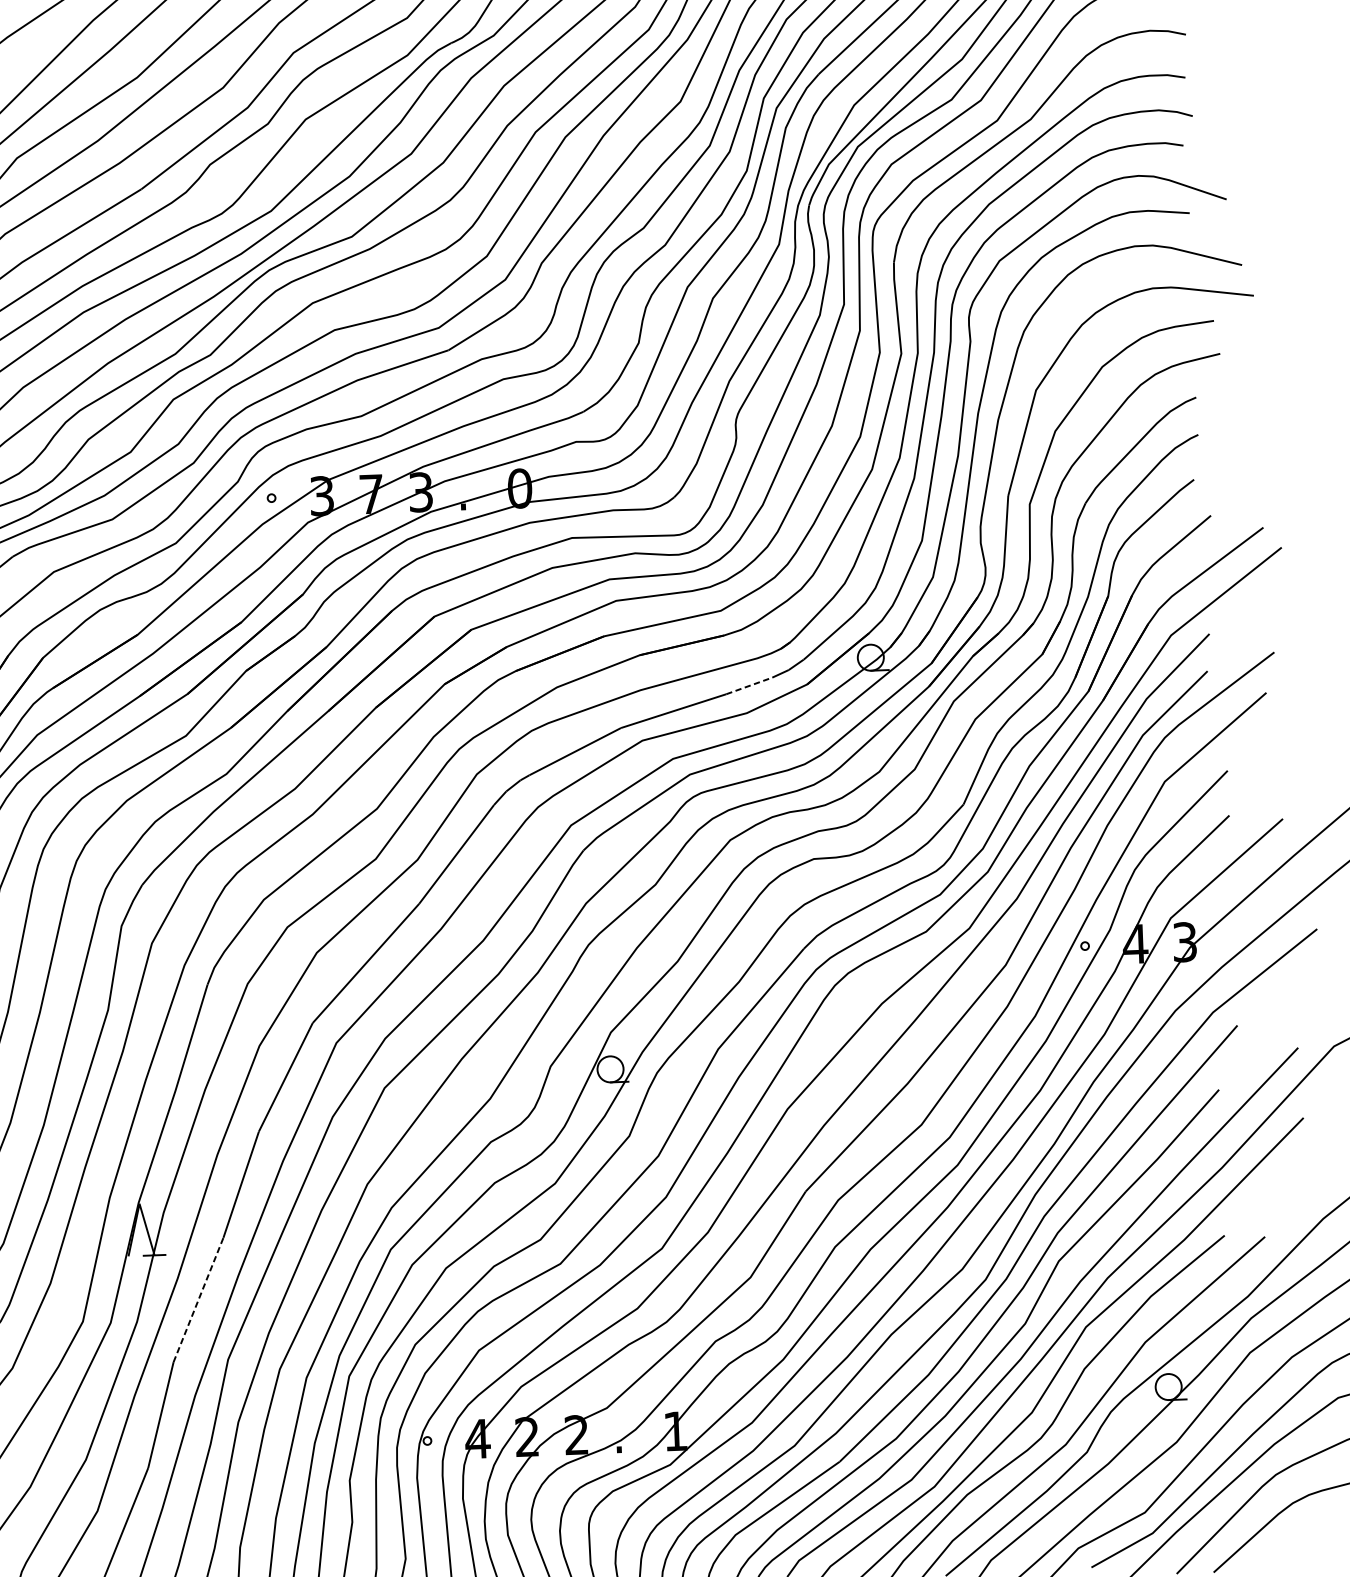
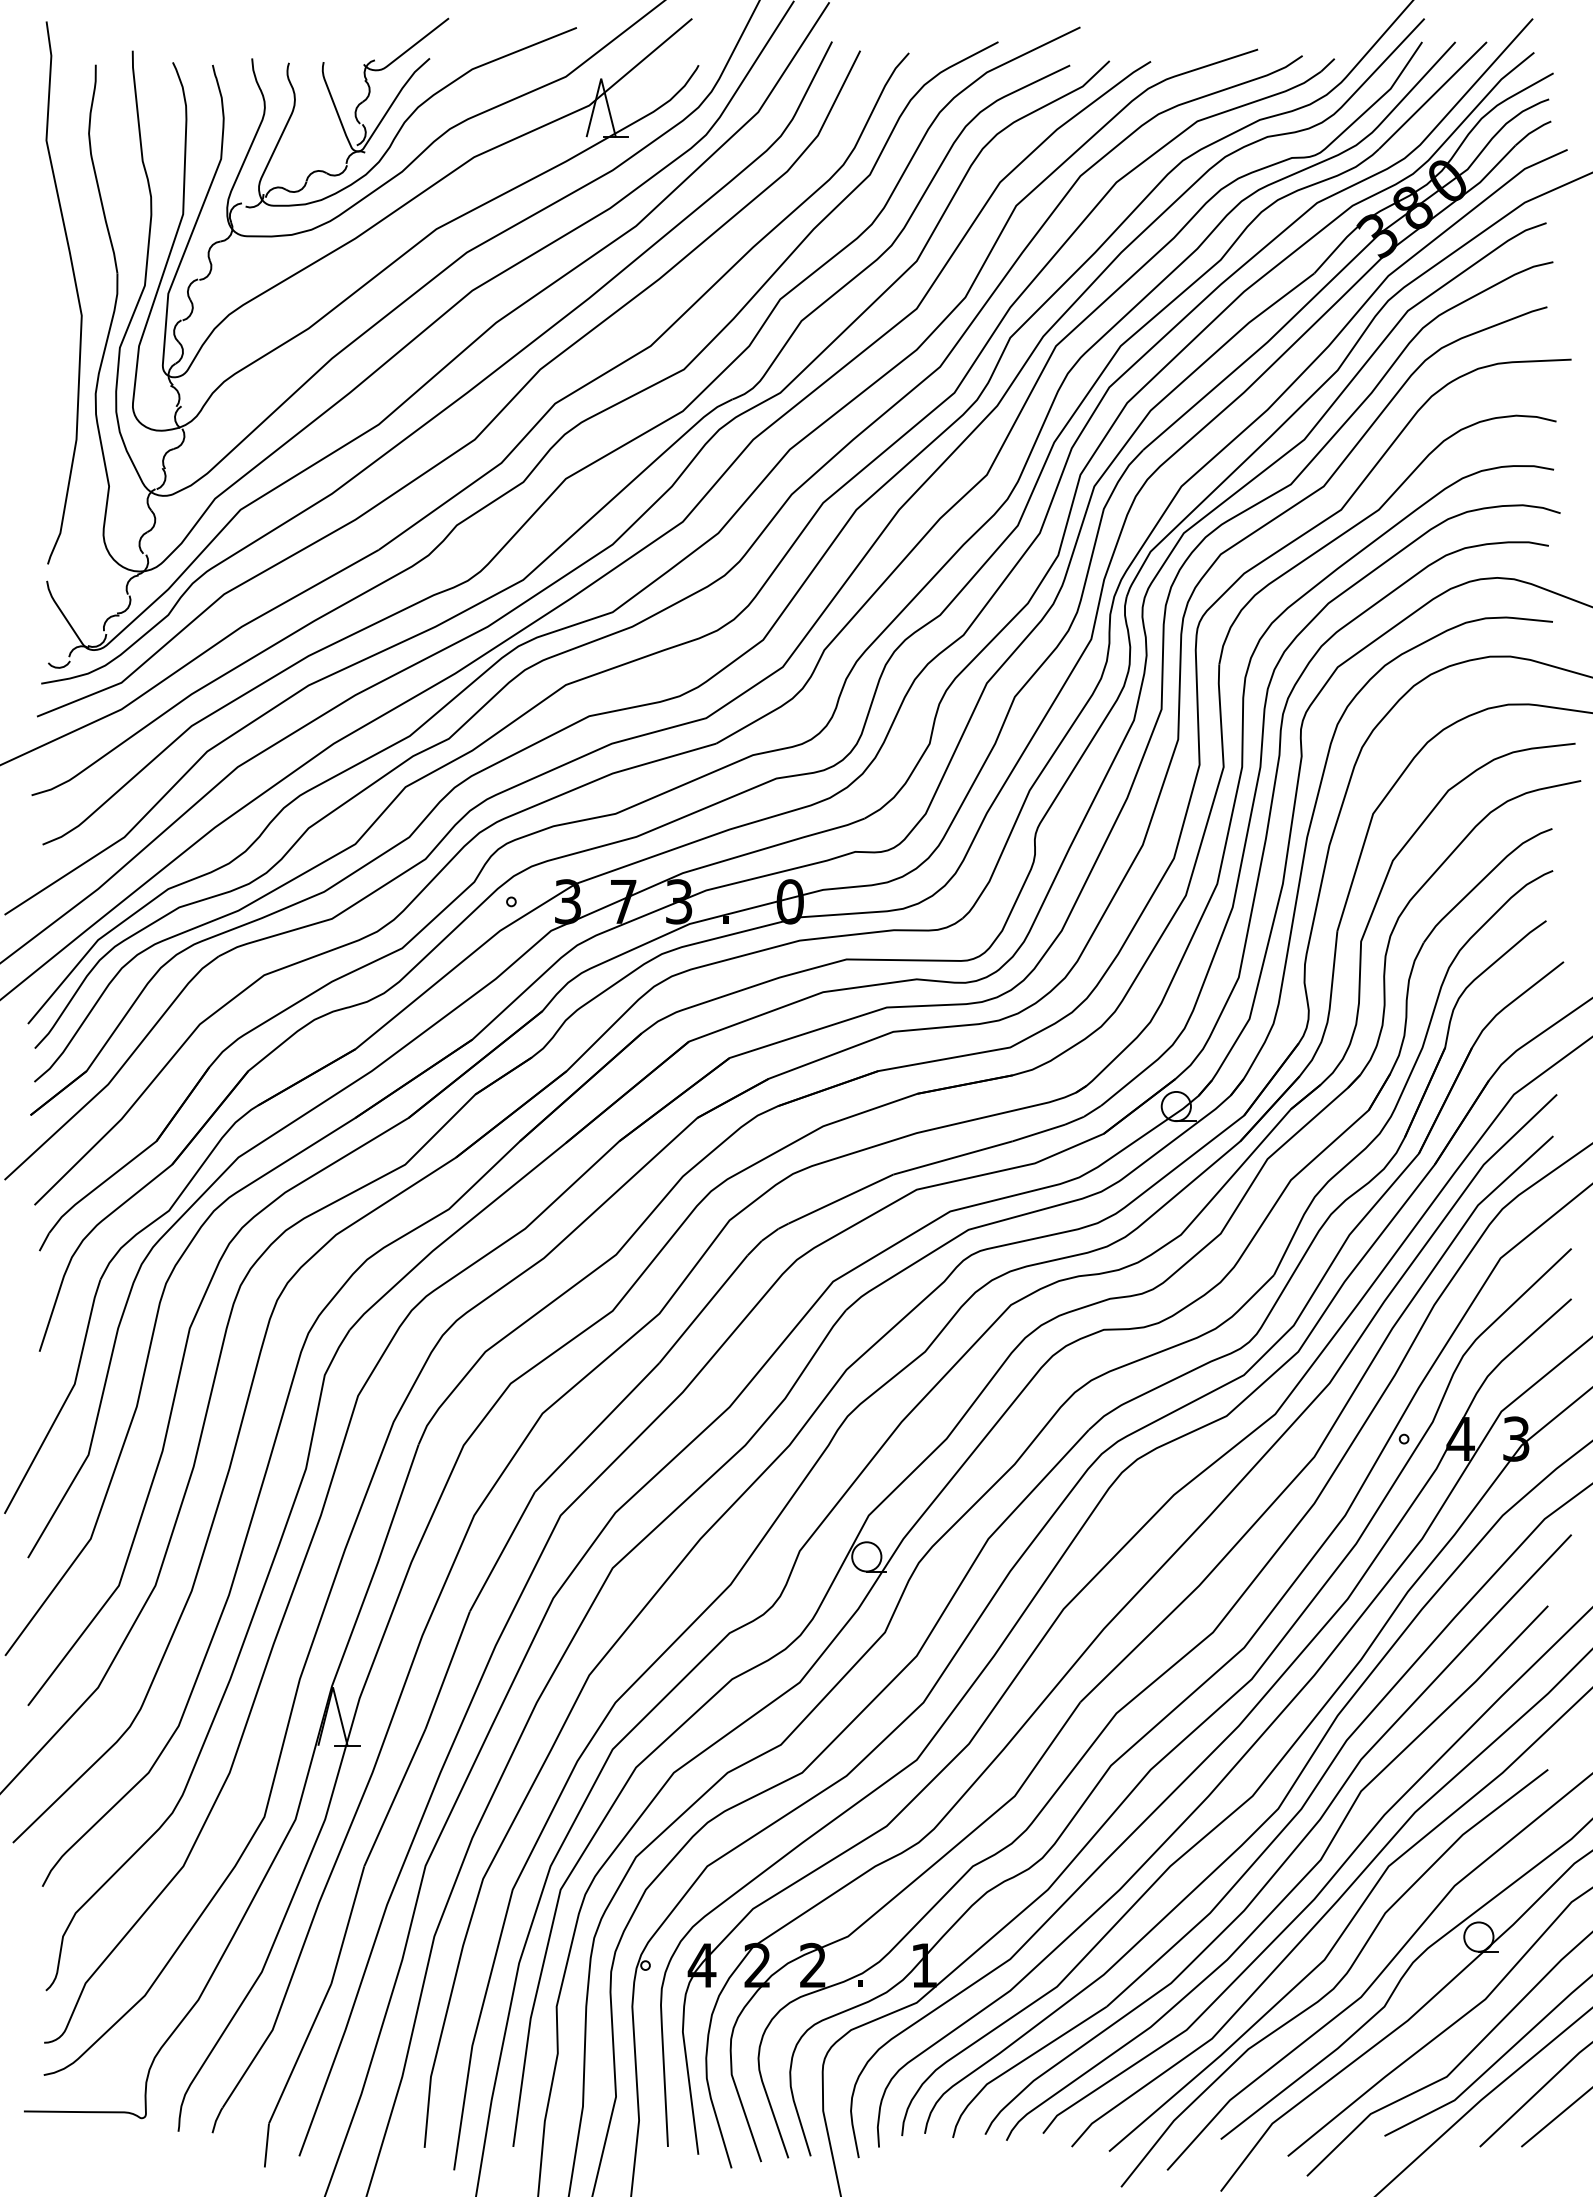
line: (749, 685) -> (1039, 1132), dashed -> solid
line: (199, 1299) -> (395, 1797), dashed -> solid

